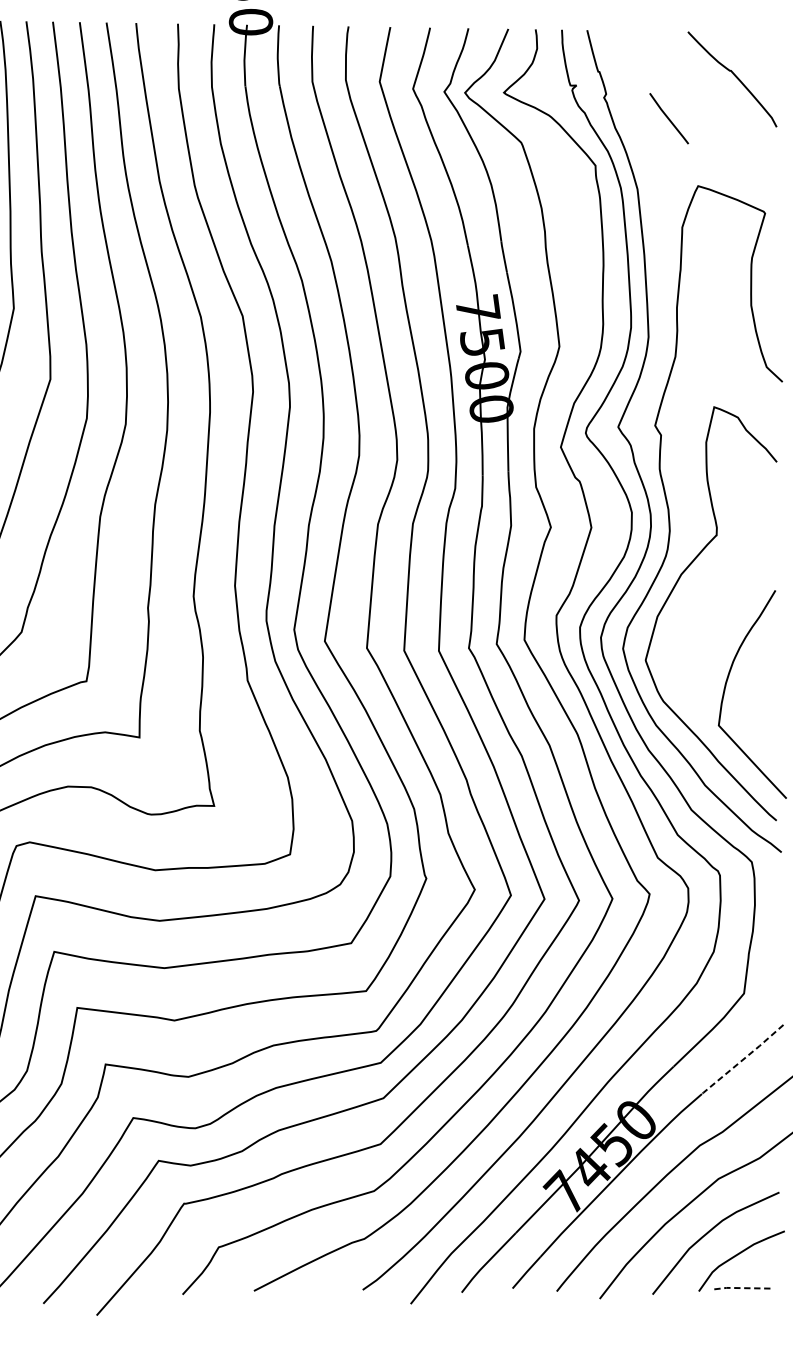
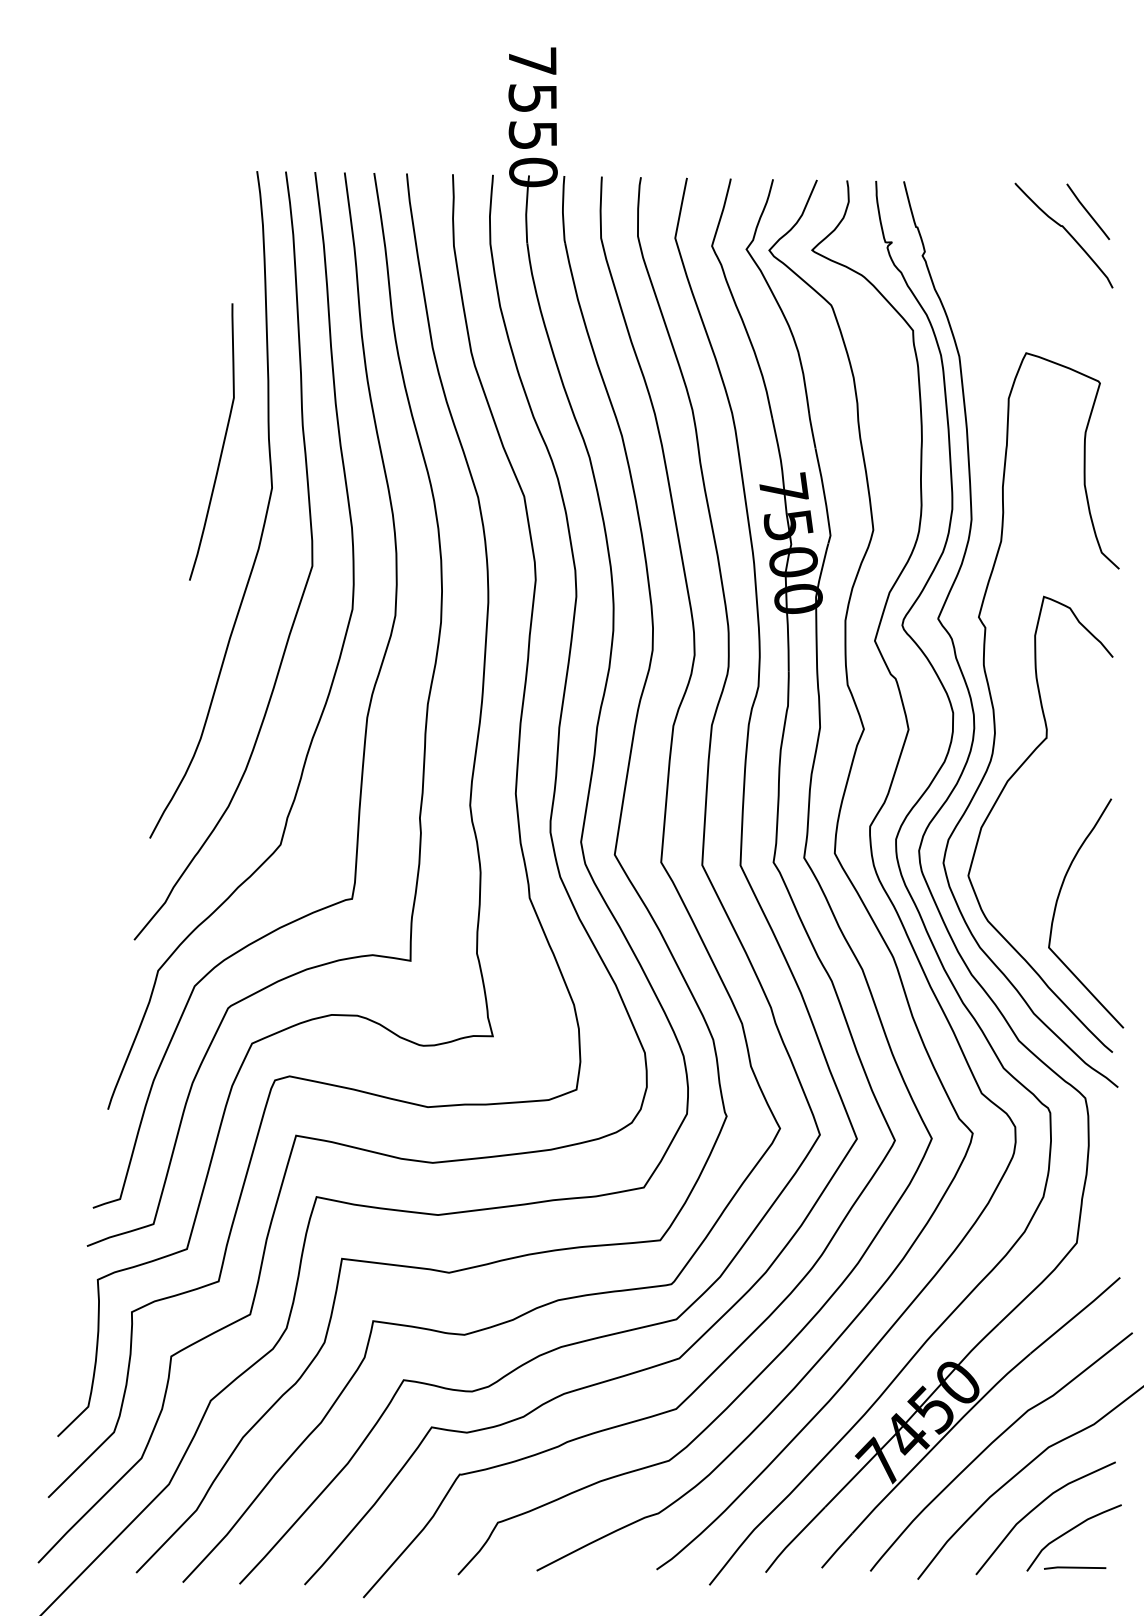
line: (669, 118) -> (1088, 211), moved
line: (742, 1060) -> (1075, 1316), dashed -> solid
line: (741, 1287) -> (1074, 1567), dashed -> solid

